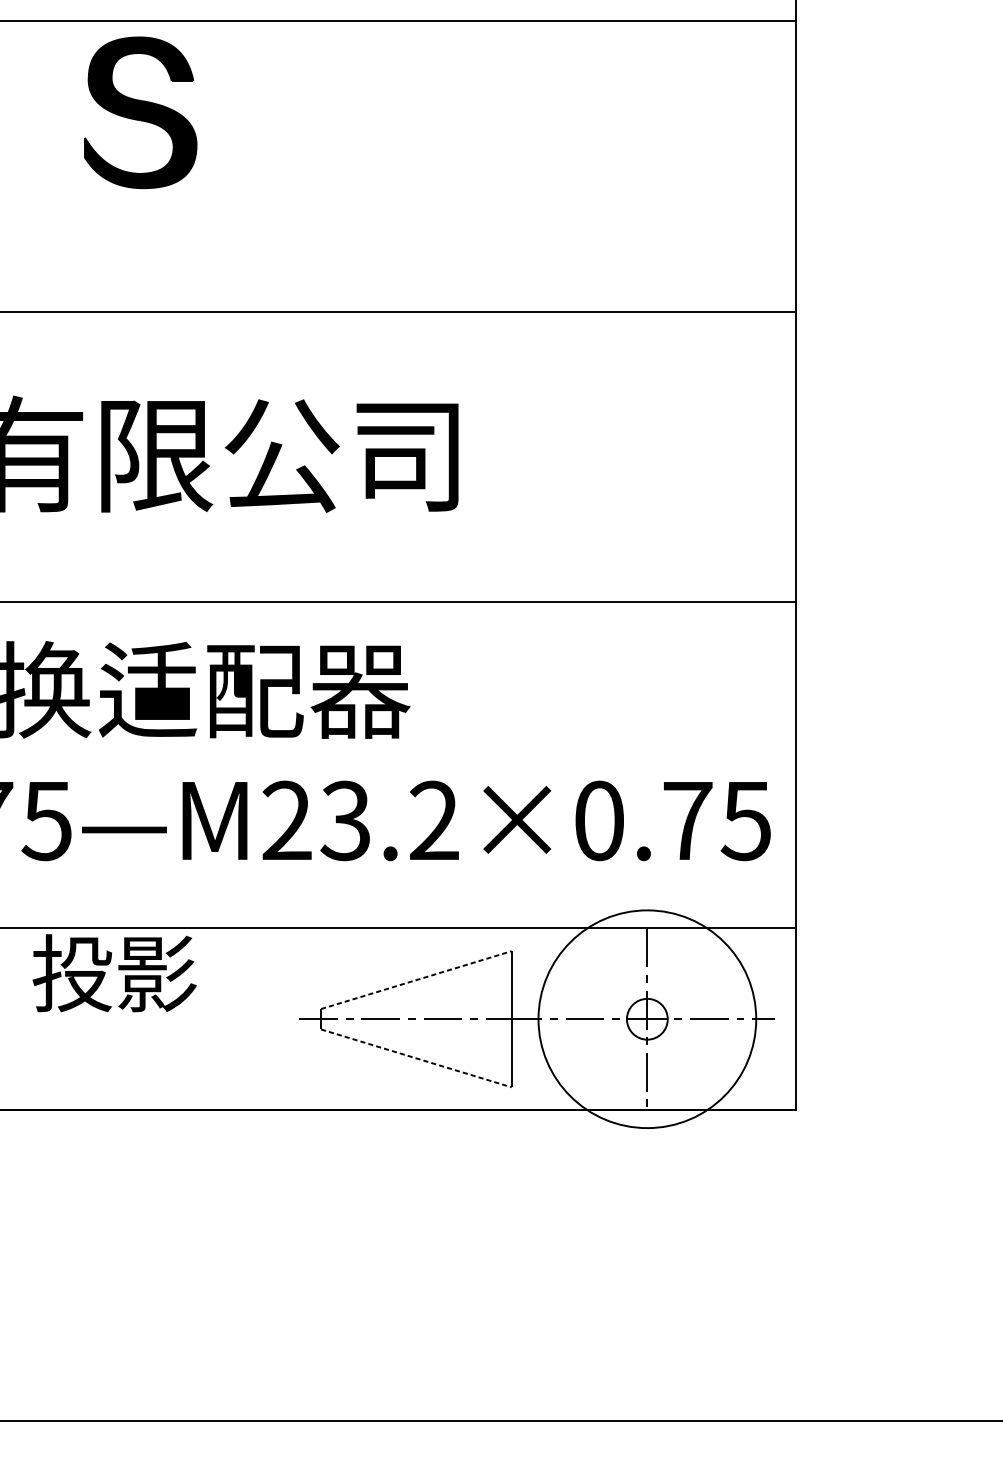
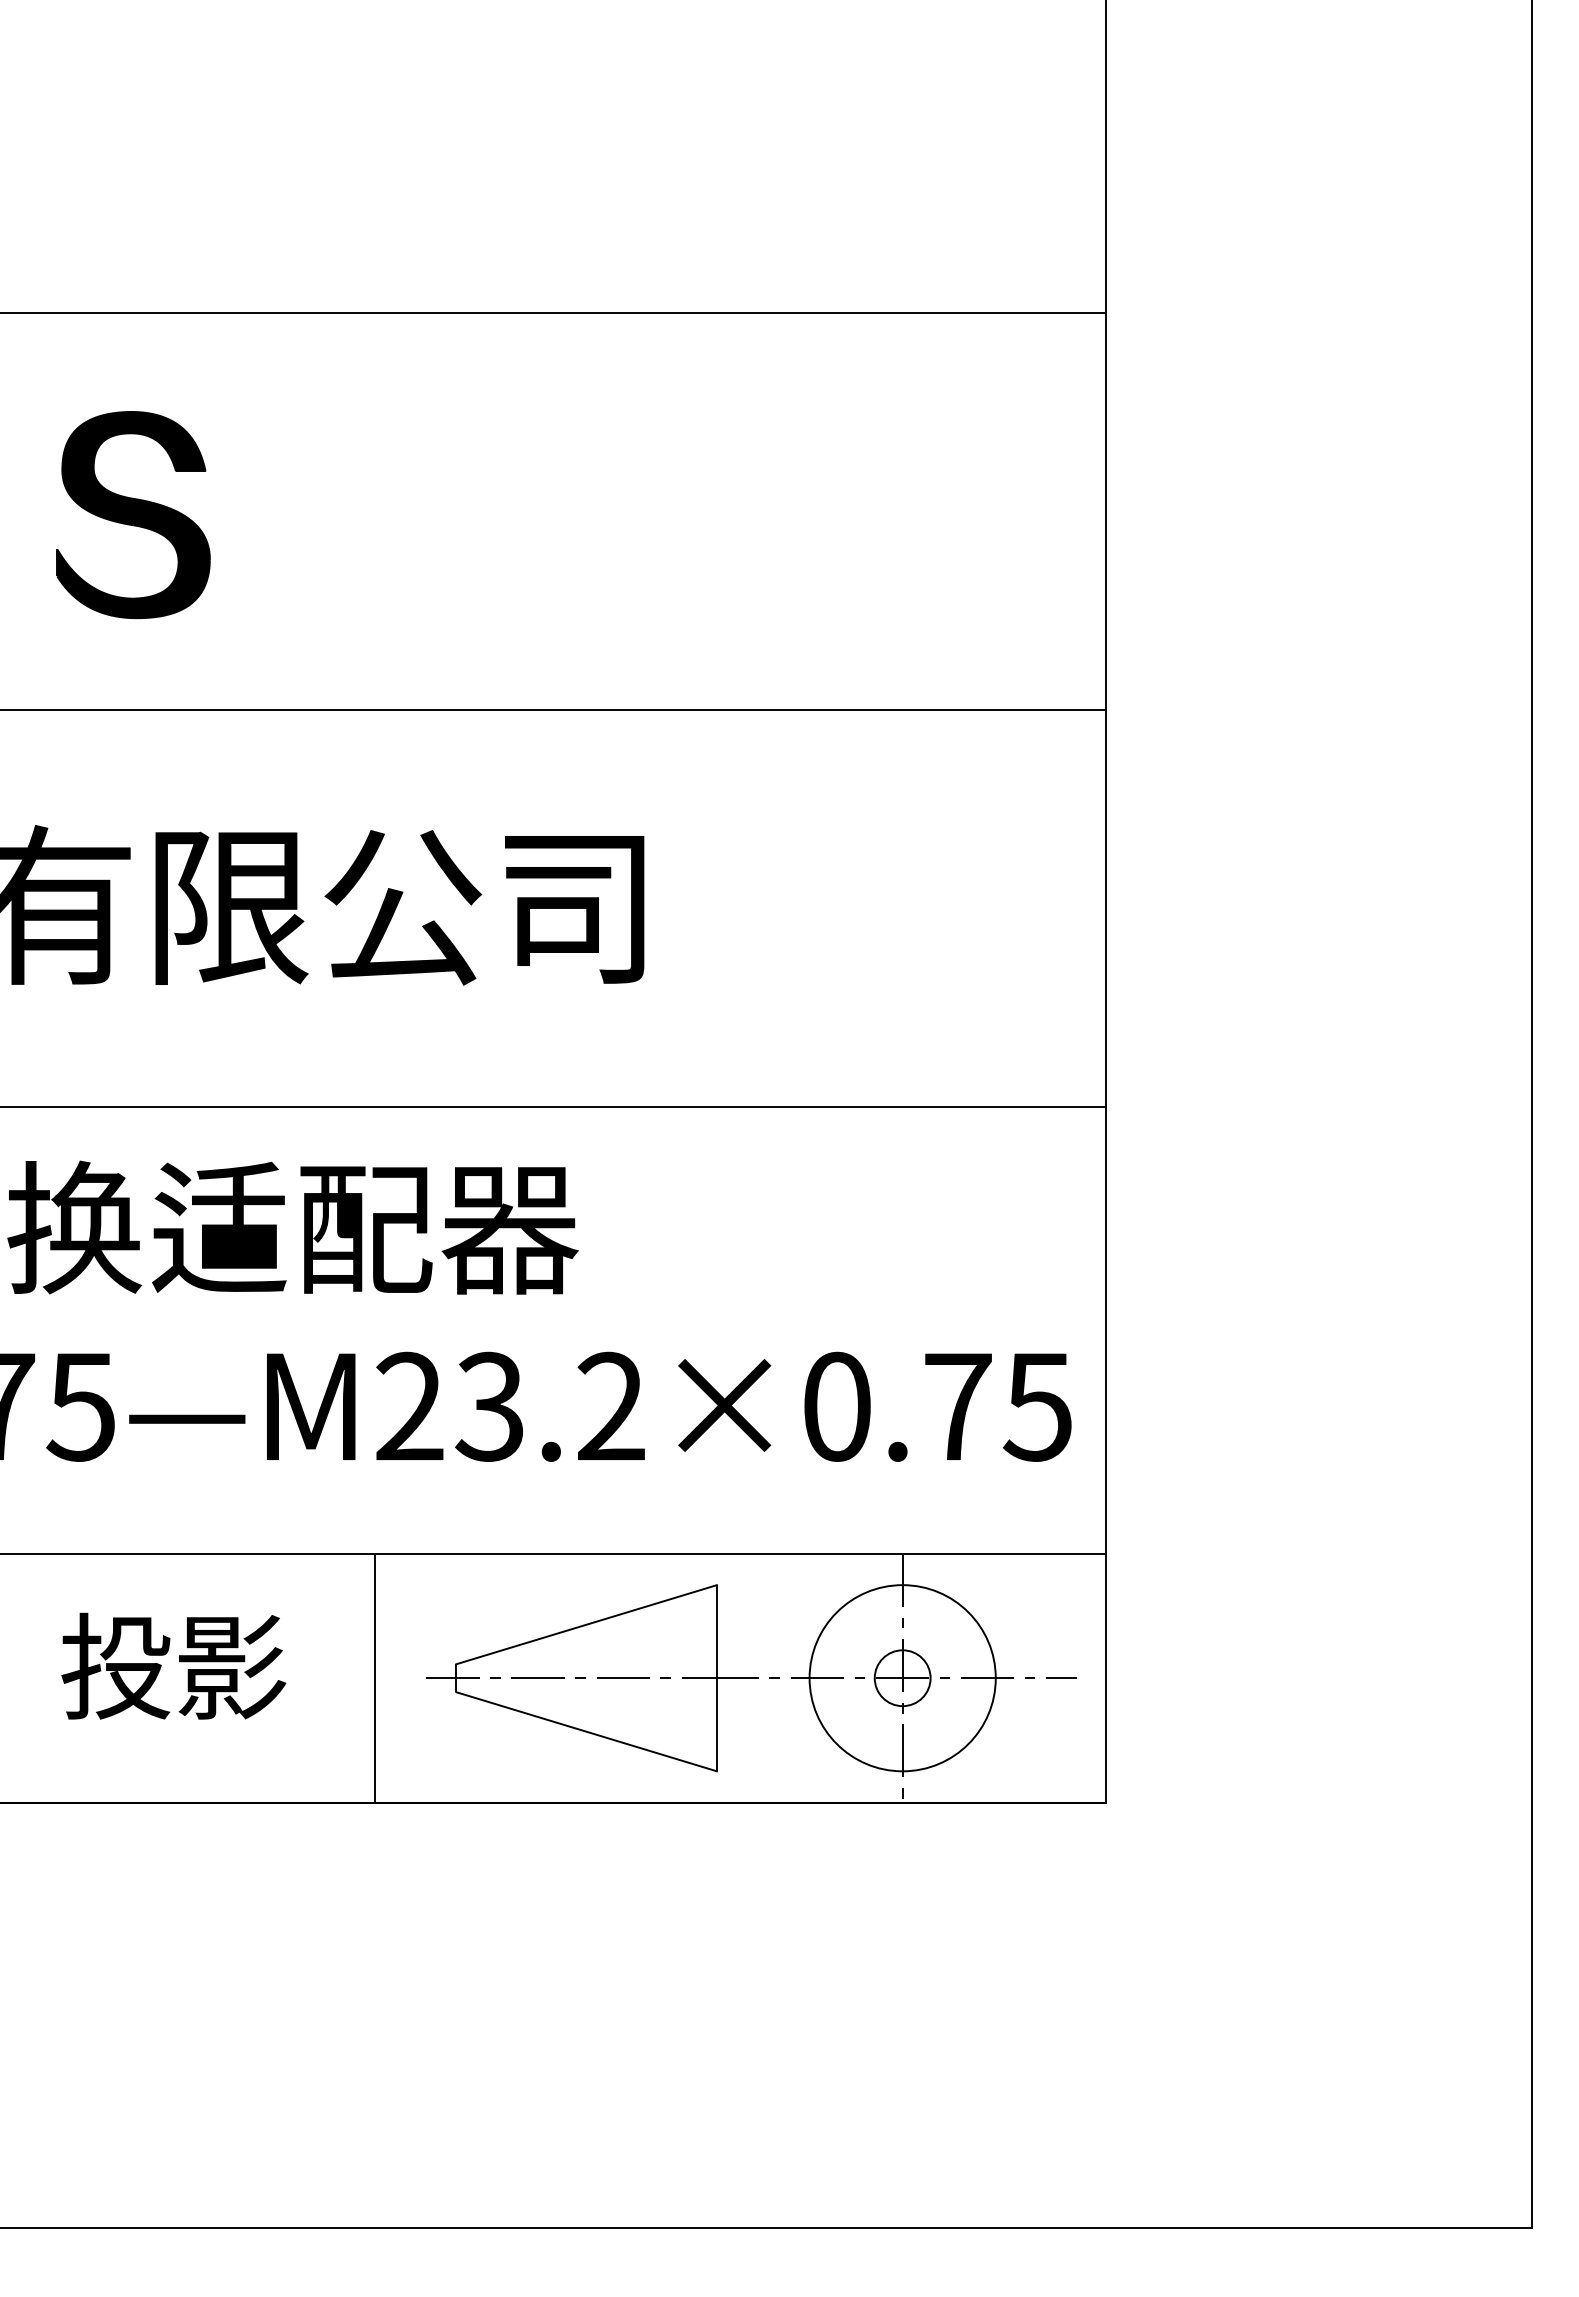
part: (140, 113) -> (133, 515), moved
text: (114, 972) -> (173, 1665), moved
line: (417, 979) -> (587, 1624), dashed -> solid
line: (261, 1018) -> (374, 1677), added
circle: (647, 1019) -> (902, 1678), size x0.62
line: (417, 1058) -> (587, 1731), dashed -> solid

